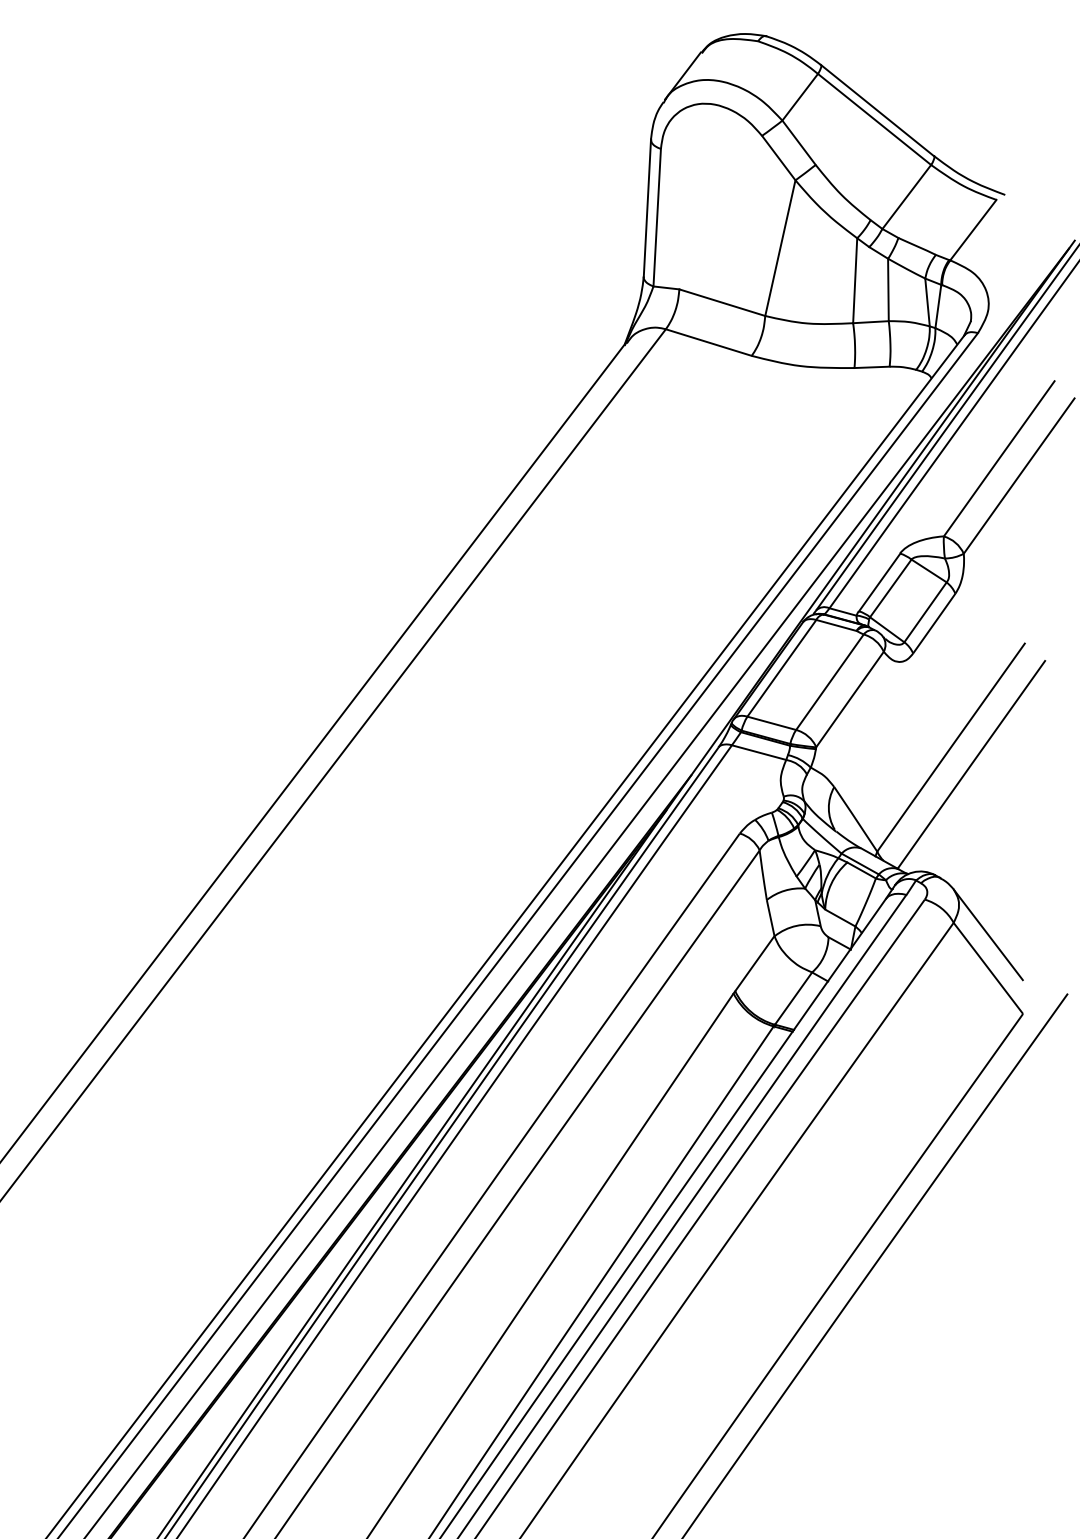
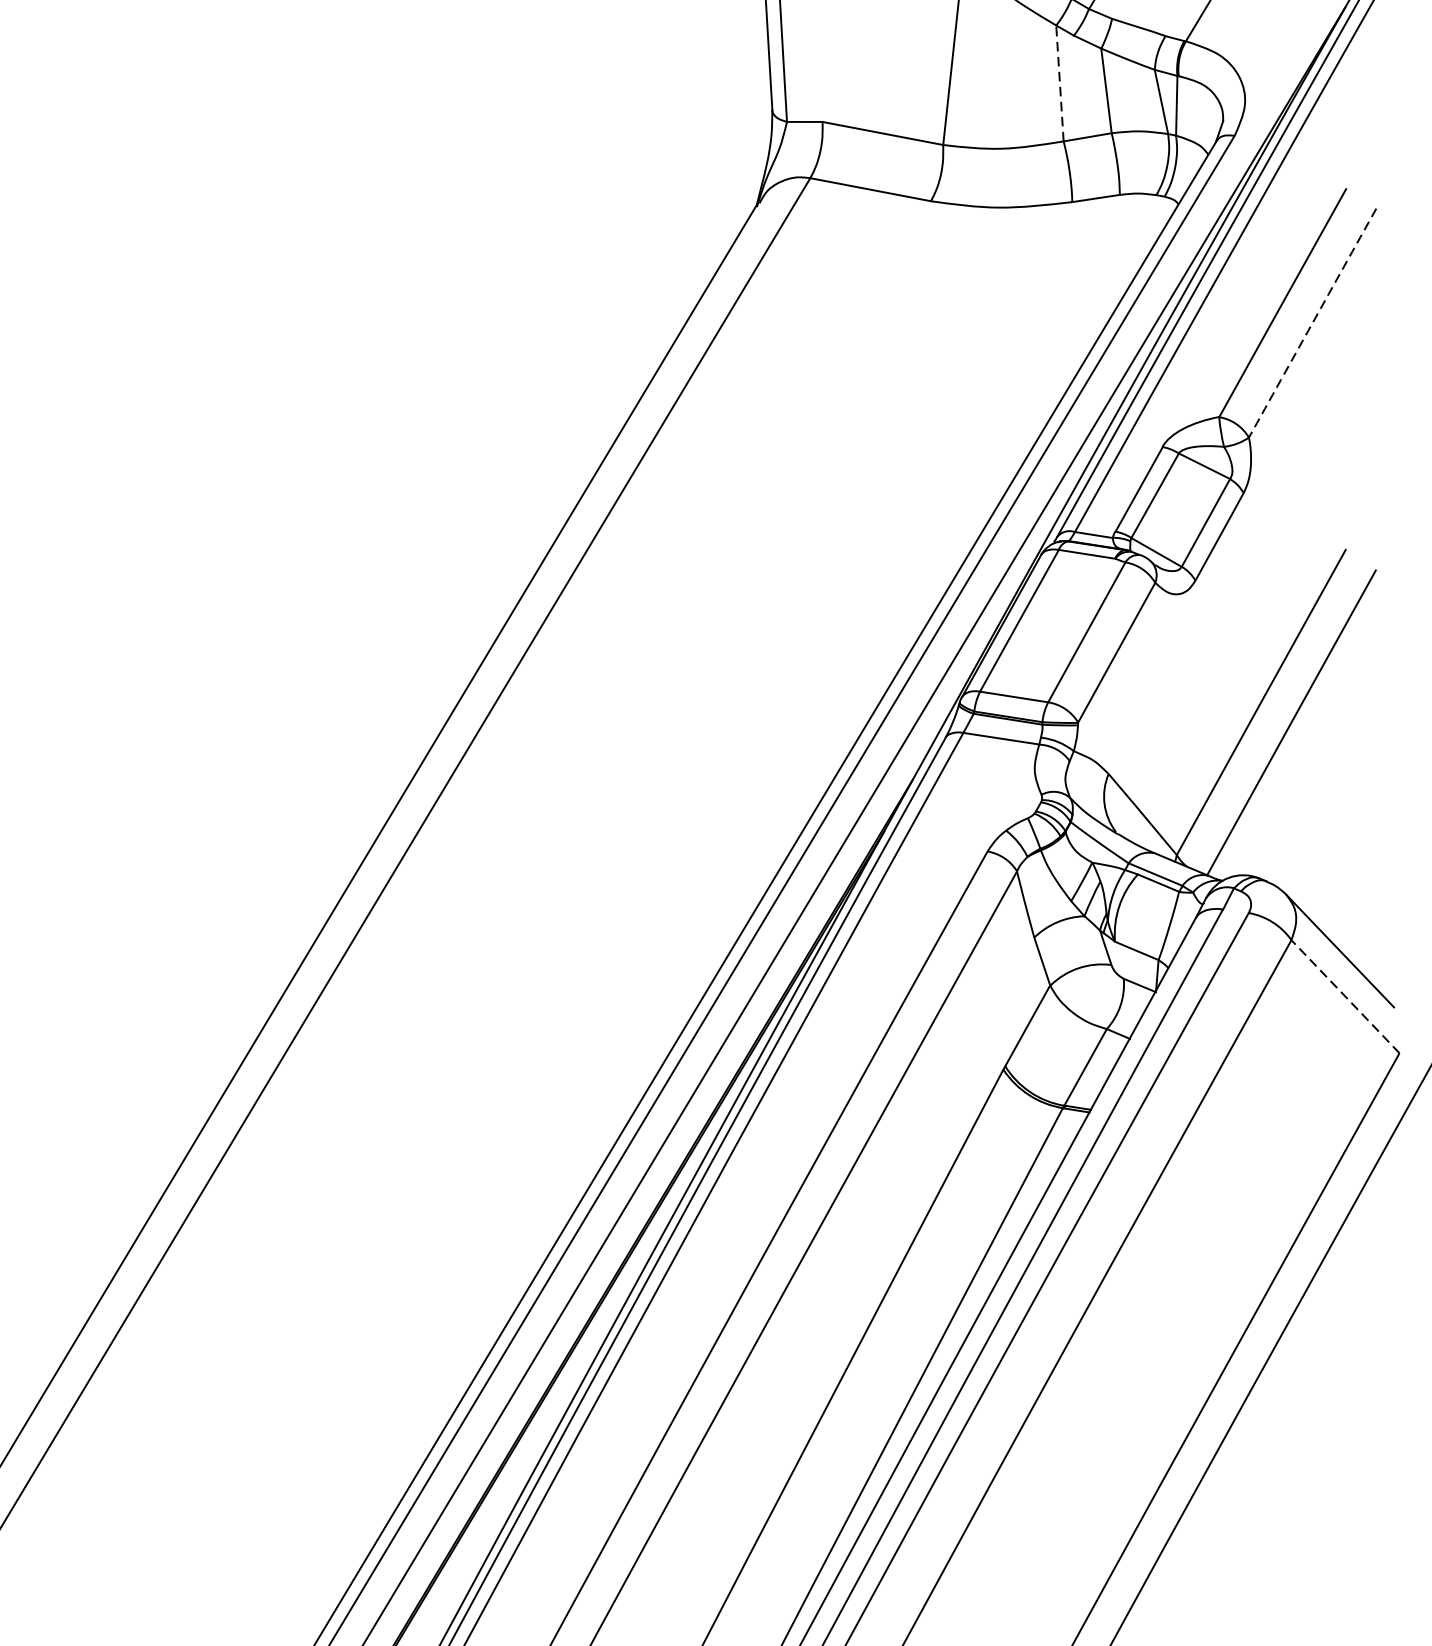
line: (855, 280) -> (1060, 83), solid -> dashed
arc: (1019, 475) -> (1312, 322), solid -> dashed
line: (987, 967) -> (1344, 995), solid -> dashed

